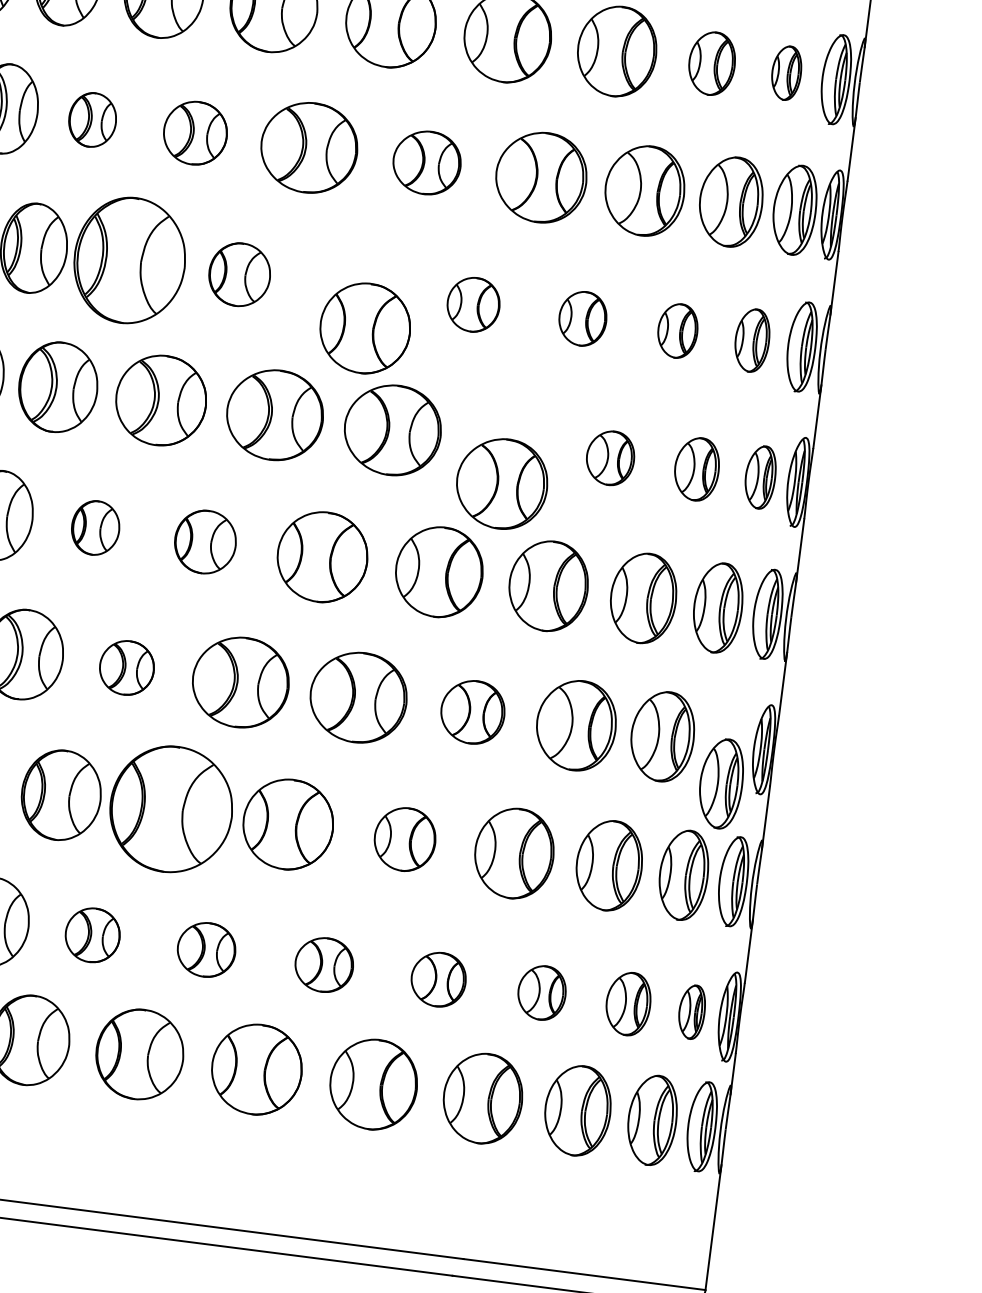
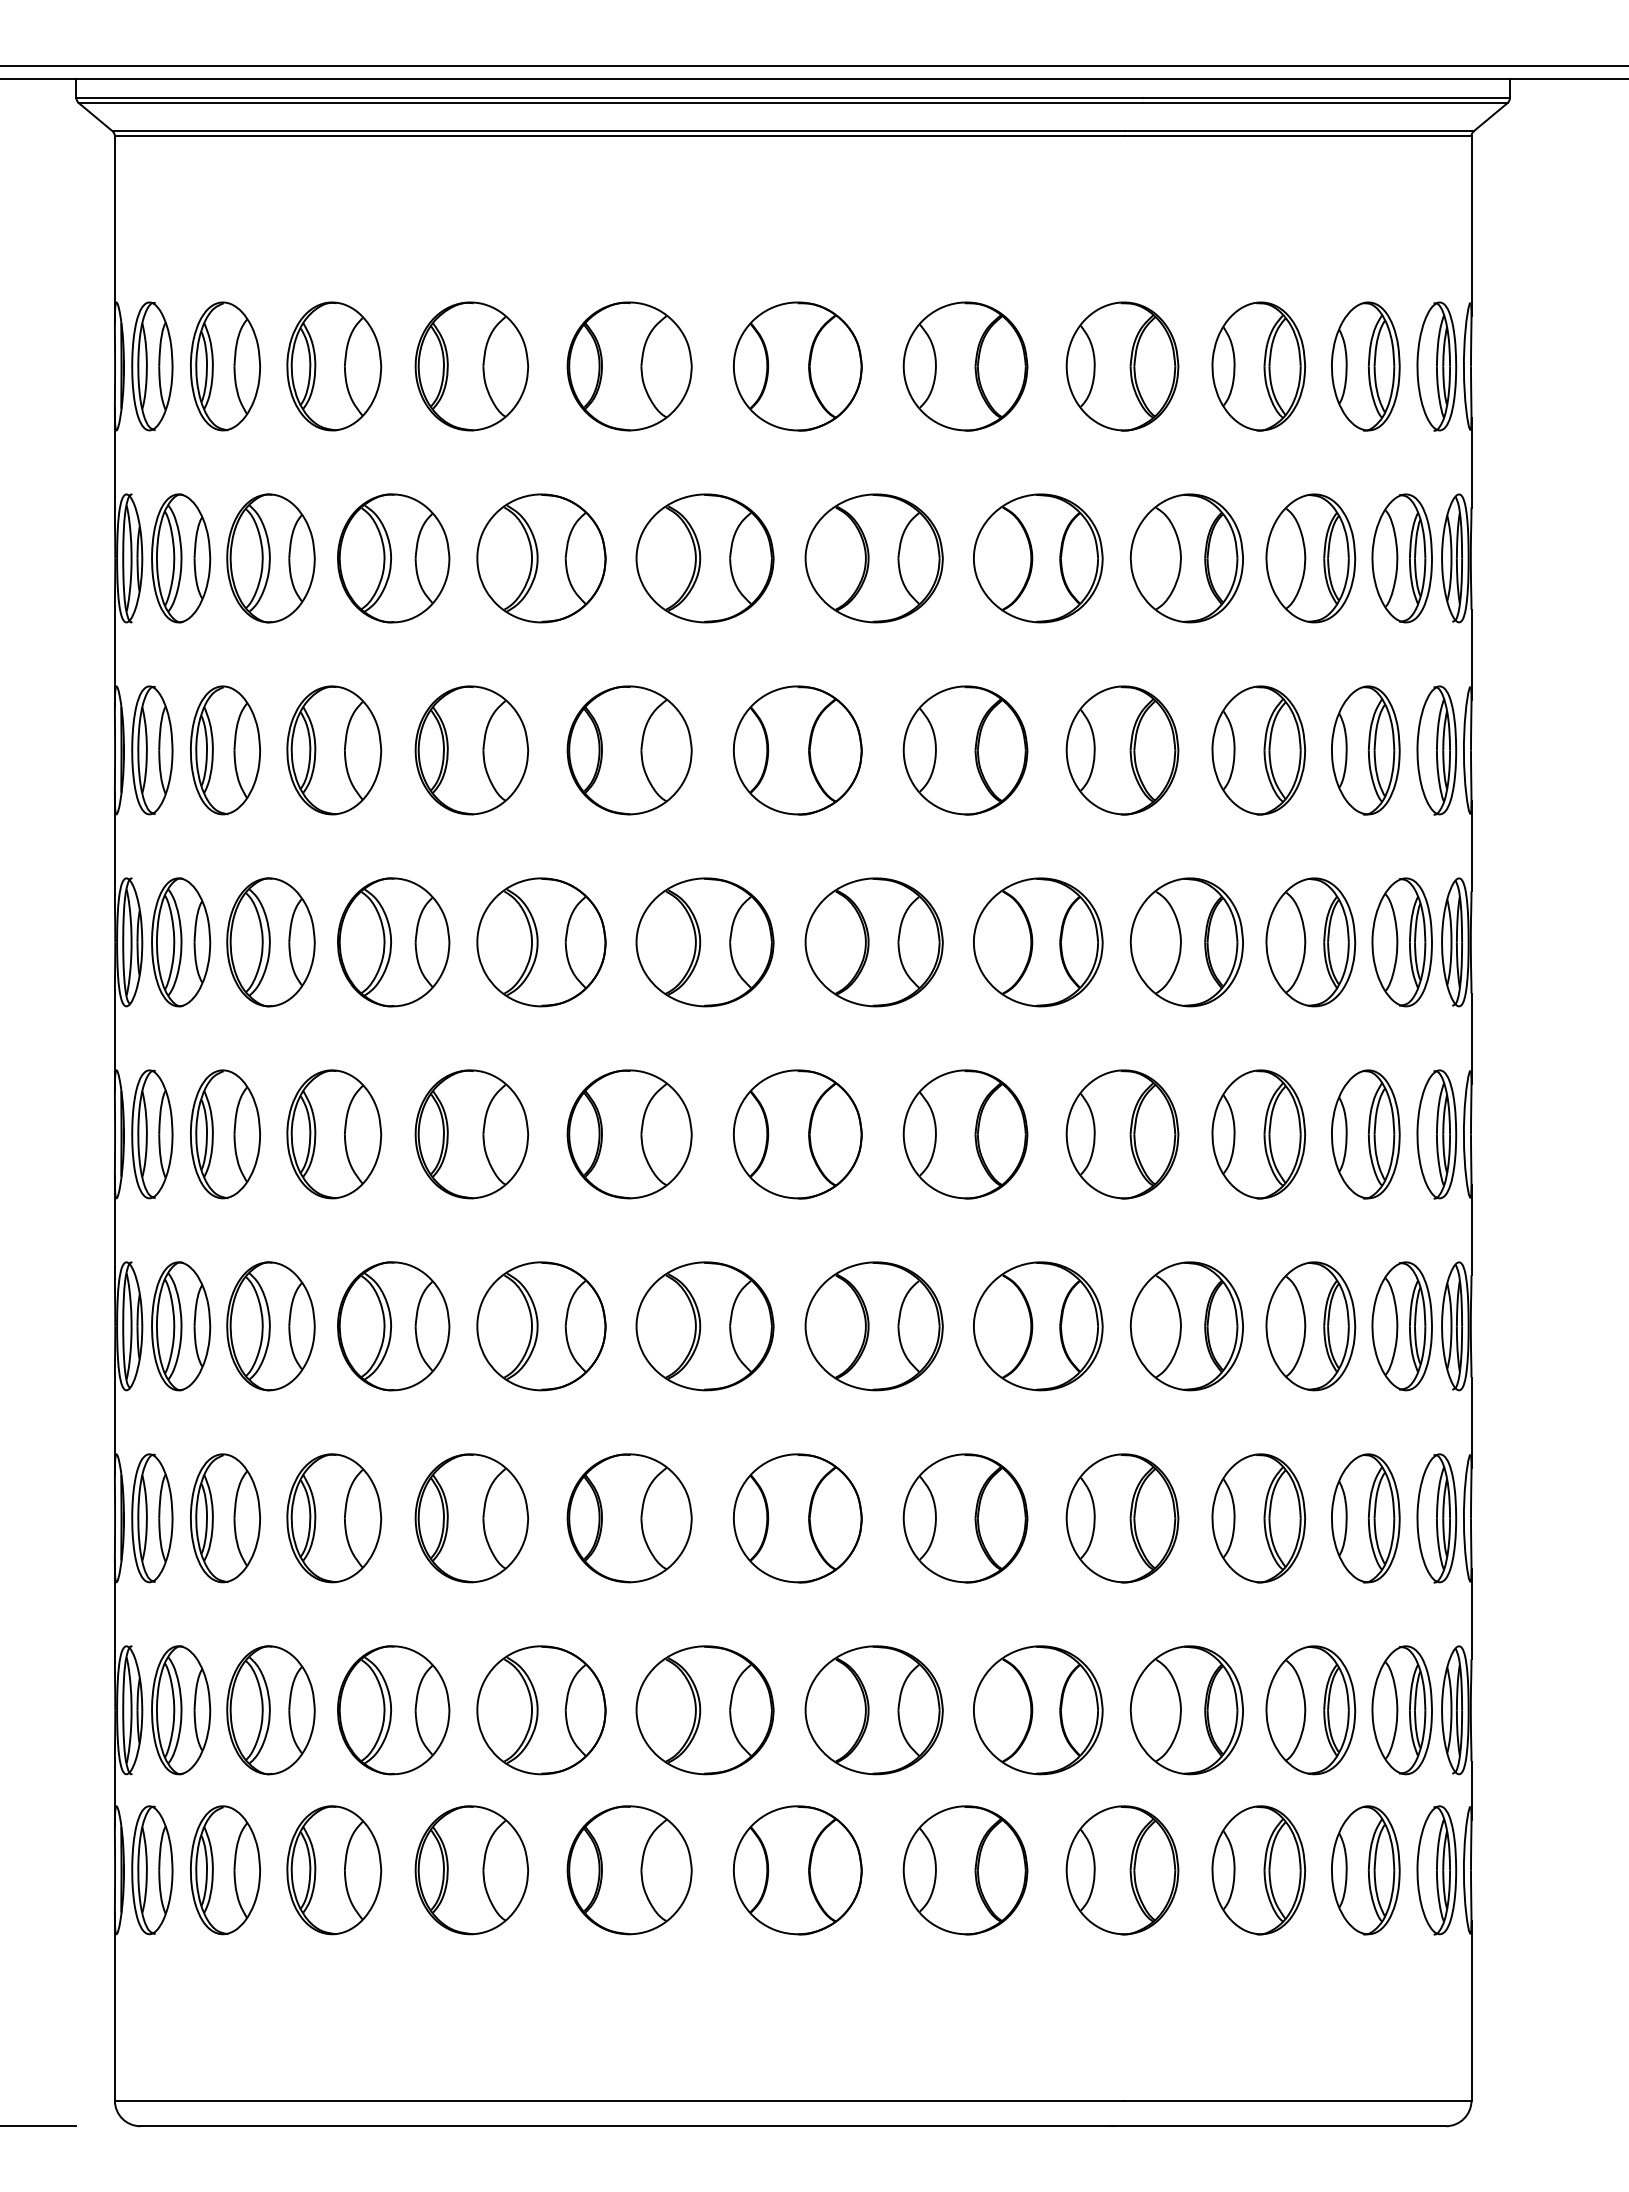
part: (711, 63) -> (1258, 366), size x1.43
part: (786, 73) -> (1365, 366), size x1.67
part: (92, 120) -> (393, 558), size x1.67
part: (195, 133) -> (541, 558), size x1.43
part: (426, 162) -> (873, 558), size x1.43
part: (129, 260) -> (471, 750), size x0.71
part: (239, 274) -> (629, 750), size x1.43
part: (473, 304) -> (965, 750), size x1.67
part: (582, 318) -> (1122, 750), size x1.67
part: (365, 328) -> (797, 750), moved
part: (677, 330) -> (1258, 750), size x1.67
part: (752, 340) -> (1365, 750), size x1.43
part: (610, 458) -> (1186, 942), size x1.67
part: (696, 469) -> (1310, 942), size x1.43
part: (760, 477) -> (1401, 942), size x1.43
part: (502, 483) -> (1038, 942), moved
part: (95, 528) -> (471, 1134), size x1.67
part: (205, 542) -> (629, 1134), size x1.43
part: (126, 668) -> (541, 1326), size x1.67
part: (473, 712) -> (1038, 1326), size x1.43
part: (720, 783) -> (1401, 1326), moved
part: (171, 809) -> (629, 1518), size x0.71
part: (405, 839) -> (965, 1518), size x1.43
part: (92, 935) -> (541, 1710), size x1.67
part: (206, 949) -> (704, 1710), size x1.67
part: (323, 965) -> (873, 1710), size x1.67
part: (438, 979) -> (1038, 1710), size x1.67
part: (541, 992) -> (1186, 1710), size x1.67
part: (628, 1004) -> (1310, 1710), size x1.43
part: (691, 1012) -> (1401, 1710), size x1.67

